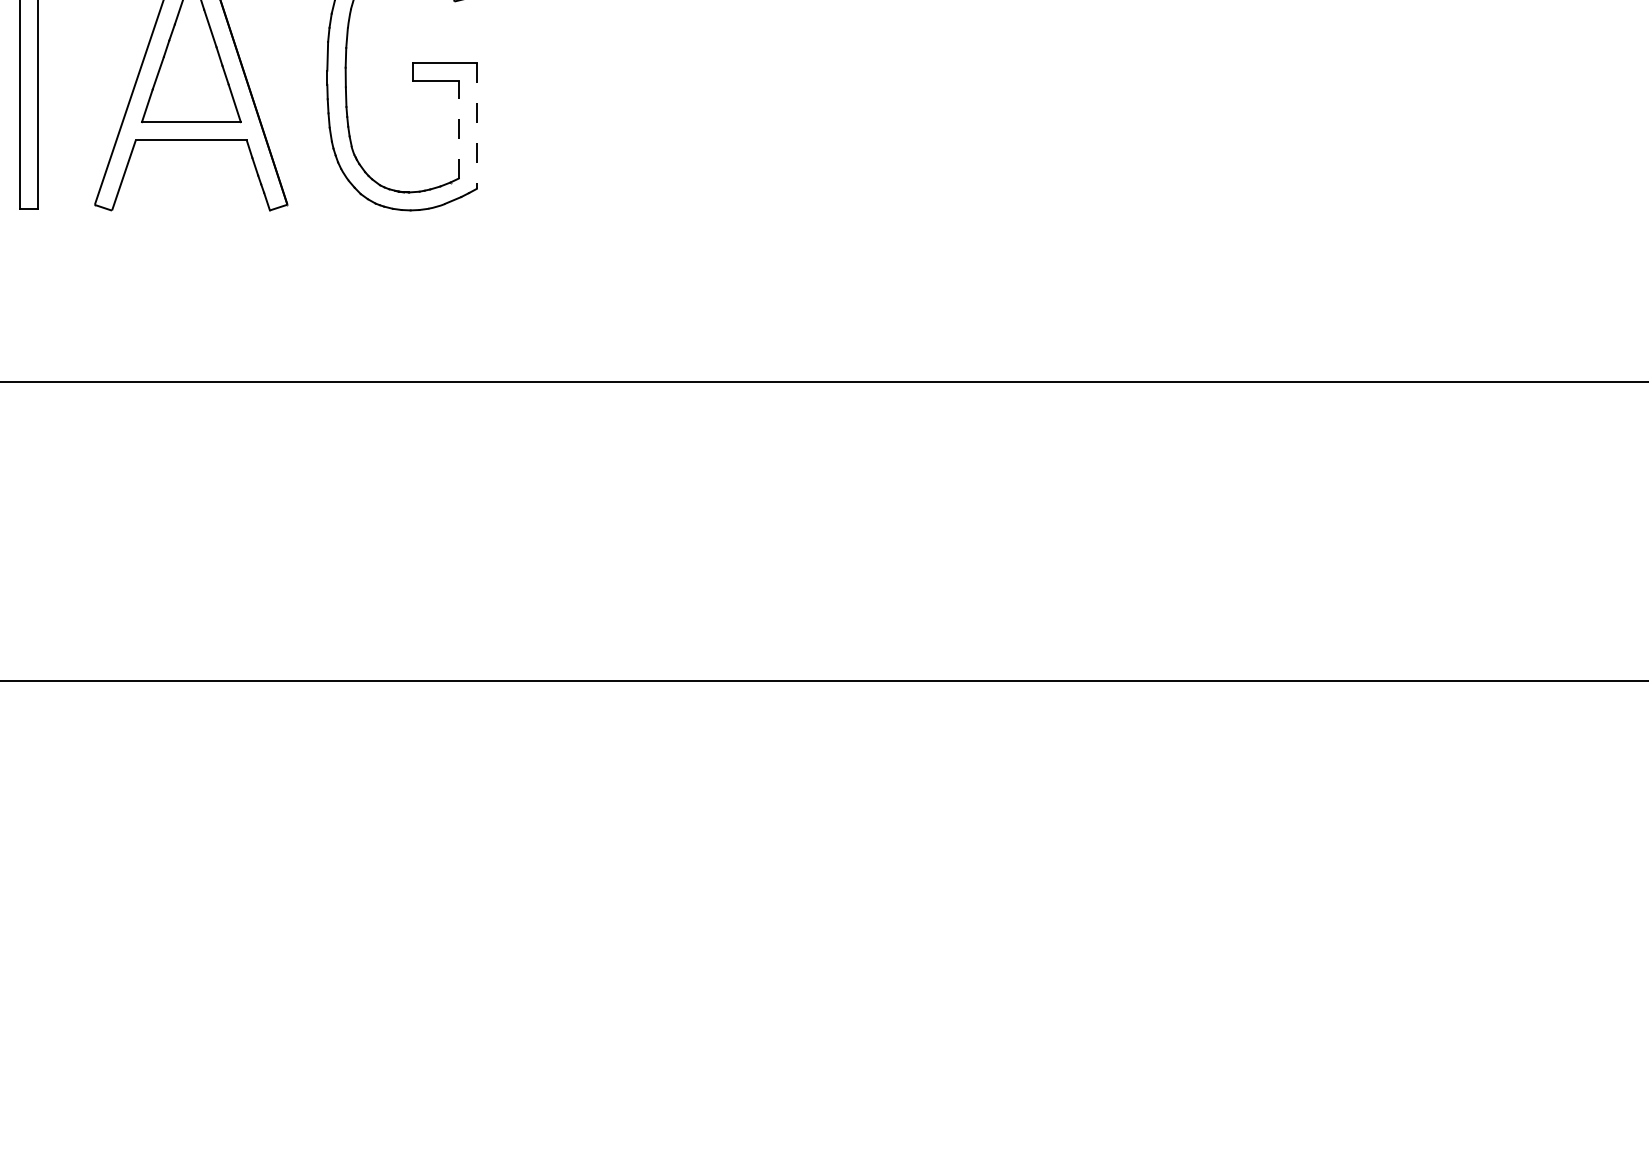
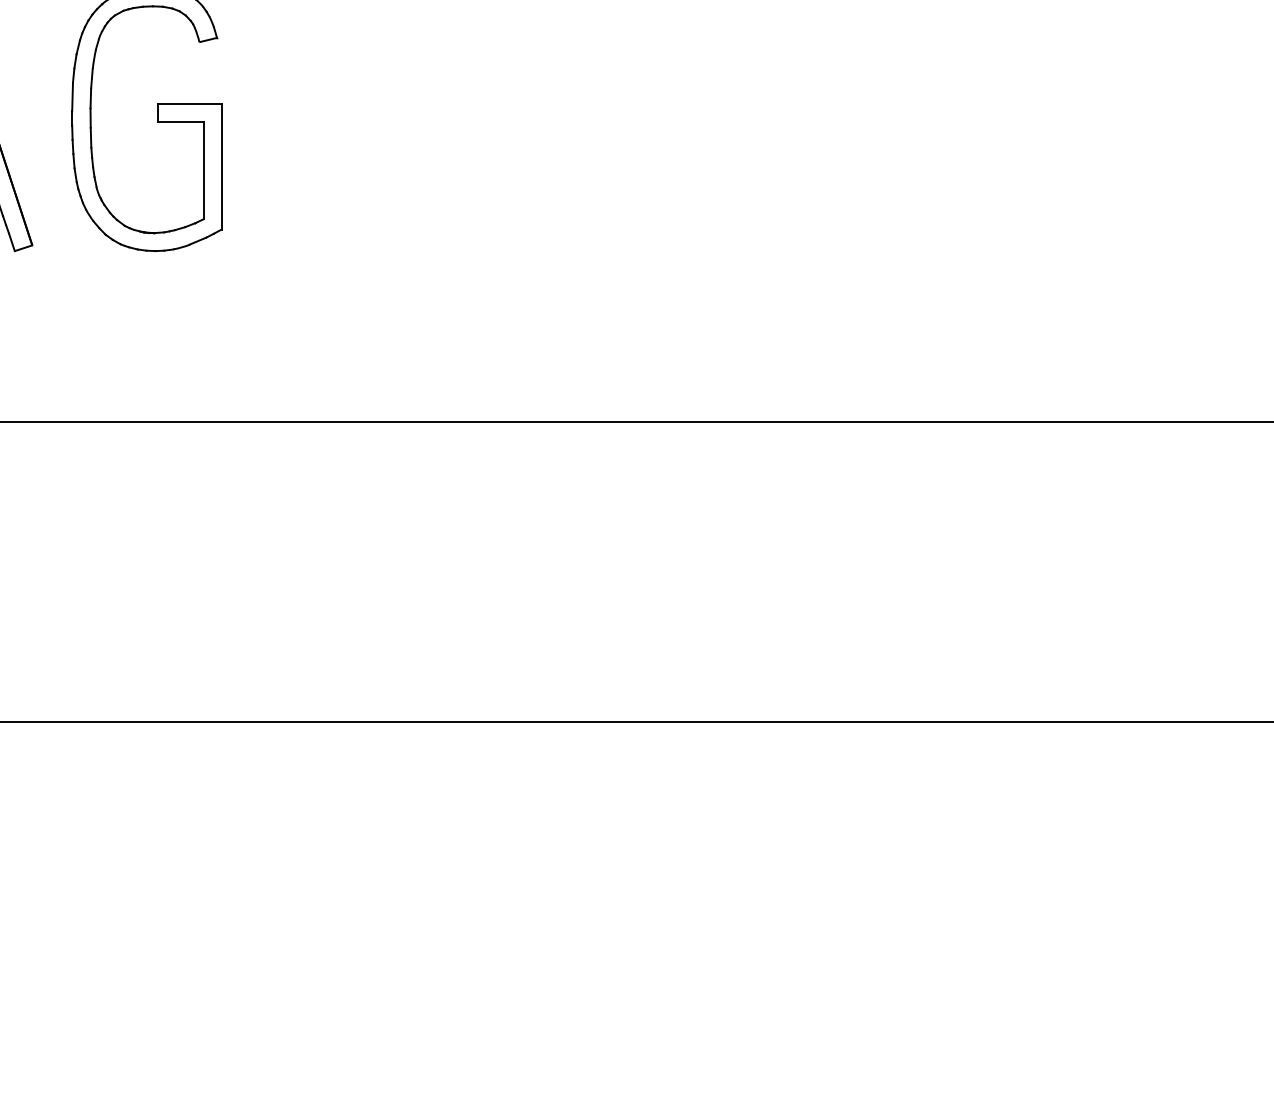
line: (476, 126) -> (221, 167), dashed -> solid
line: (458, 130) -> (203, 171), dashed -> solid

